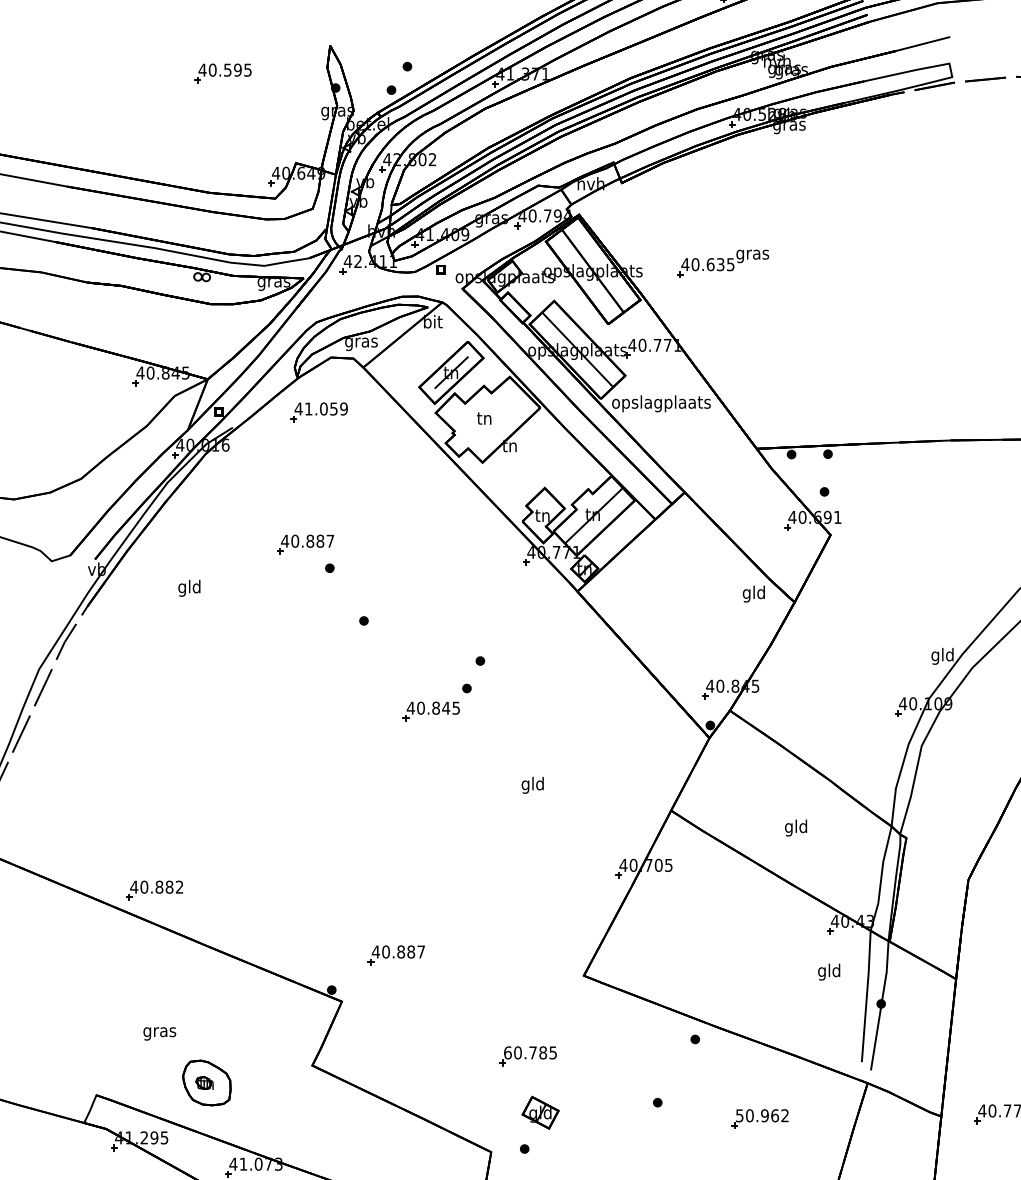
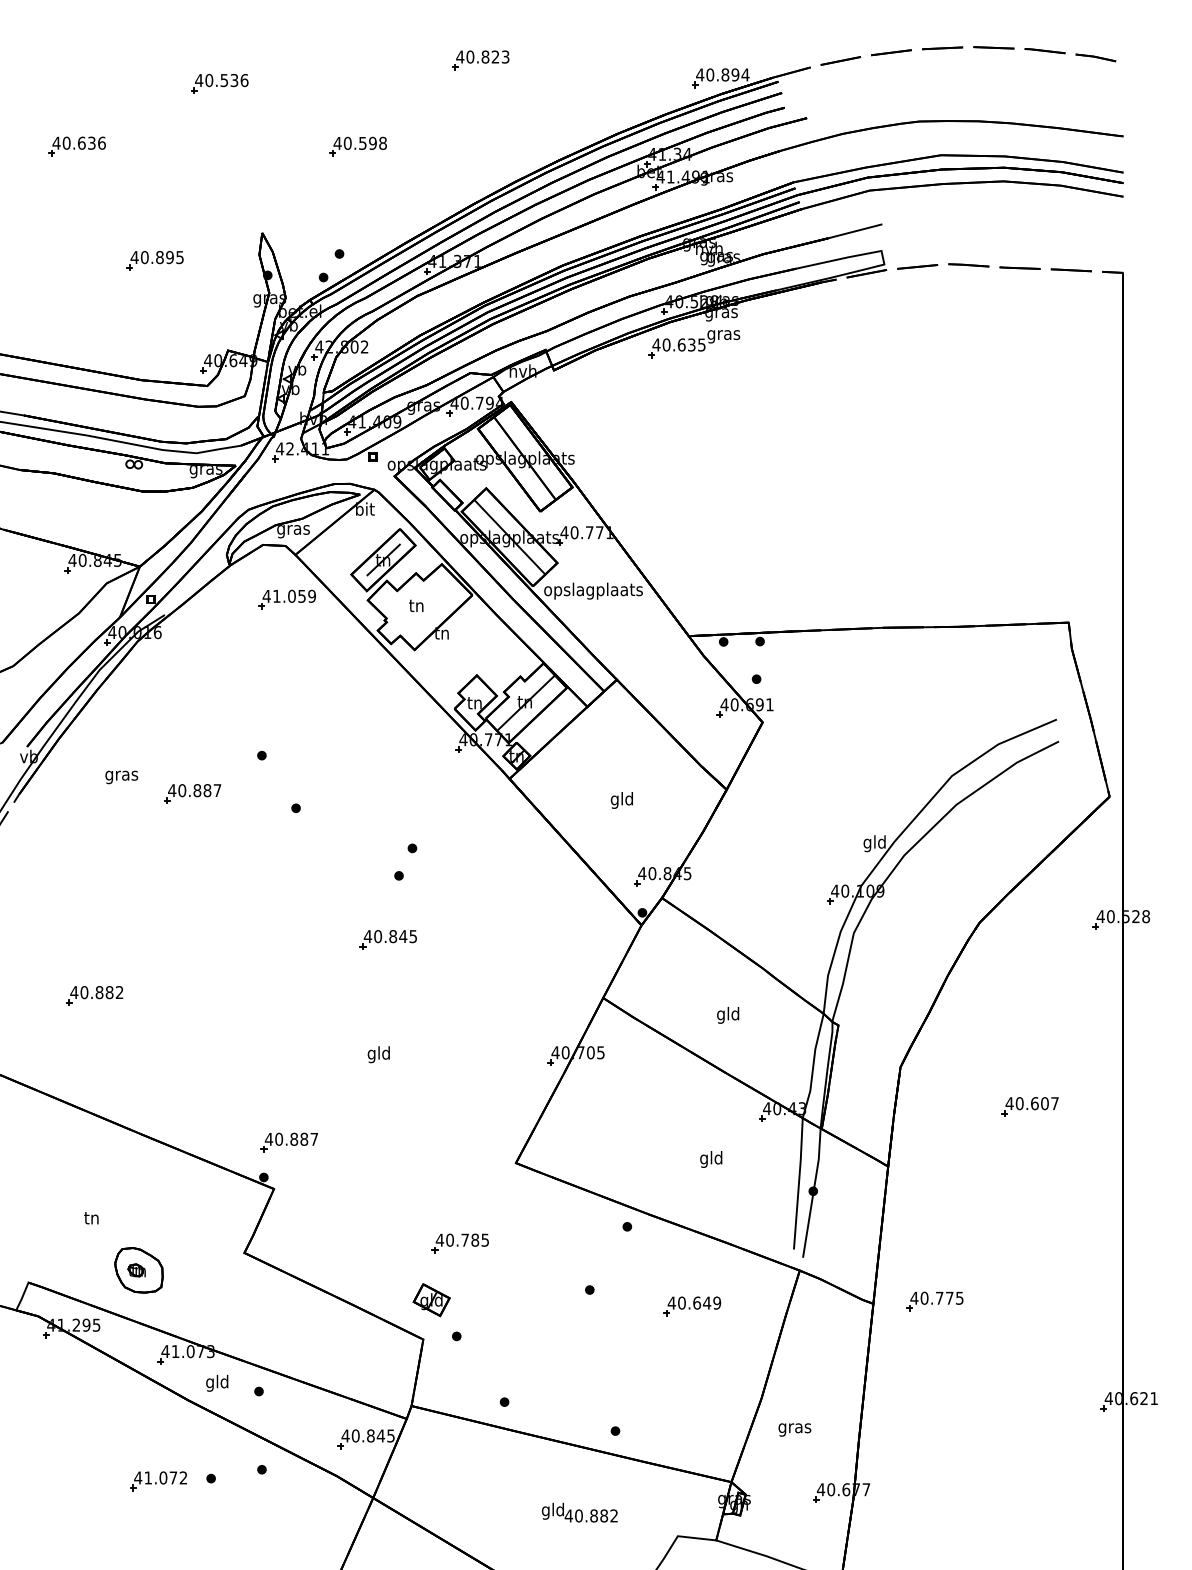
text: (227, 70) -> (159, 257), 40.595 -> 40.895
part: (723, 264) -> (694, 344), moved
part: (318, 412) -> (286, 599), moved
part: (305, 544) -> (192, 793), moved
text: (189, 588) -> (121, 775), gld -> gras
text: (753, 594) -> (621, 800), moved
part: (430, 711) -> (387, 939), moved
text: (532, 785) -> (378, 1054), moved
part: (154, 890) -> (94, 995), moved
part: (395, 955) -> (288, 1142), moved
text: (829, 972) -> (711, 1159), moved
text: (159, 1032) -> (91, 1219), gras -> tn
text: (507, 1052) -> (439, 1239), 60.785 -> 40.785
part: (540, 1113) -> (431, 1300), moved
text: (762, 1115) -> (694, 1302), 50.962 -> 40.649

